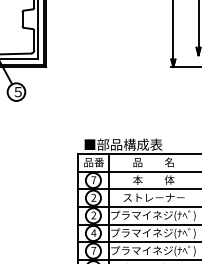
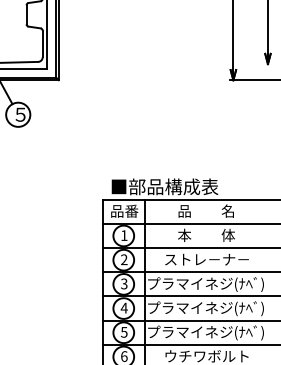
text: (93, 180) -> (124, 235), 7 -> 1
text: (93, 215) -> (124, 284), 2 -> 3
text: (93, 250) -> (124, 332), 7 -> 5

